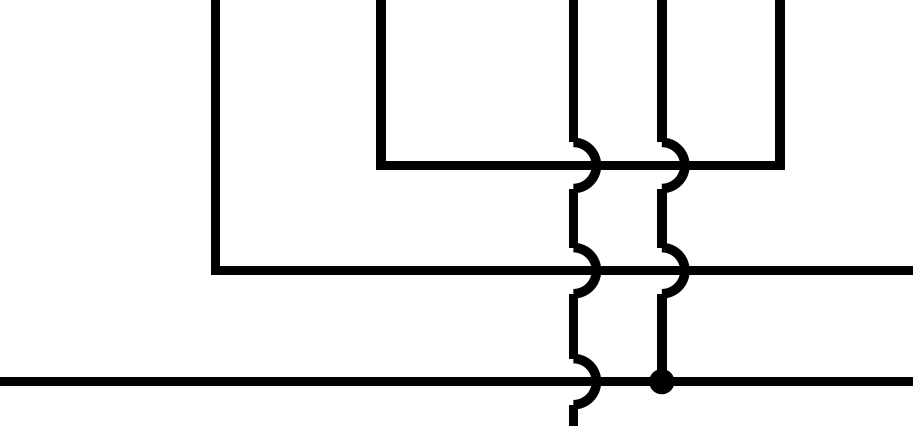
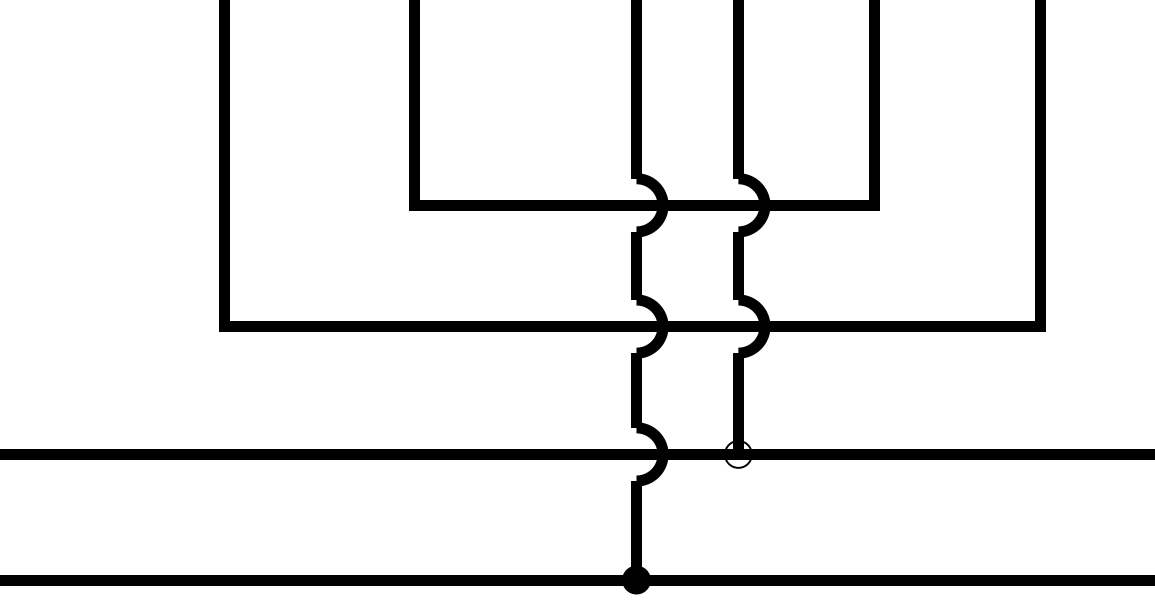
fill: (661, 380) -> (737, 453), removed

